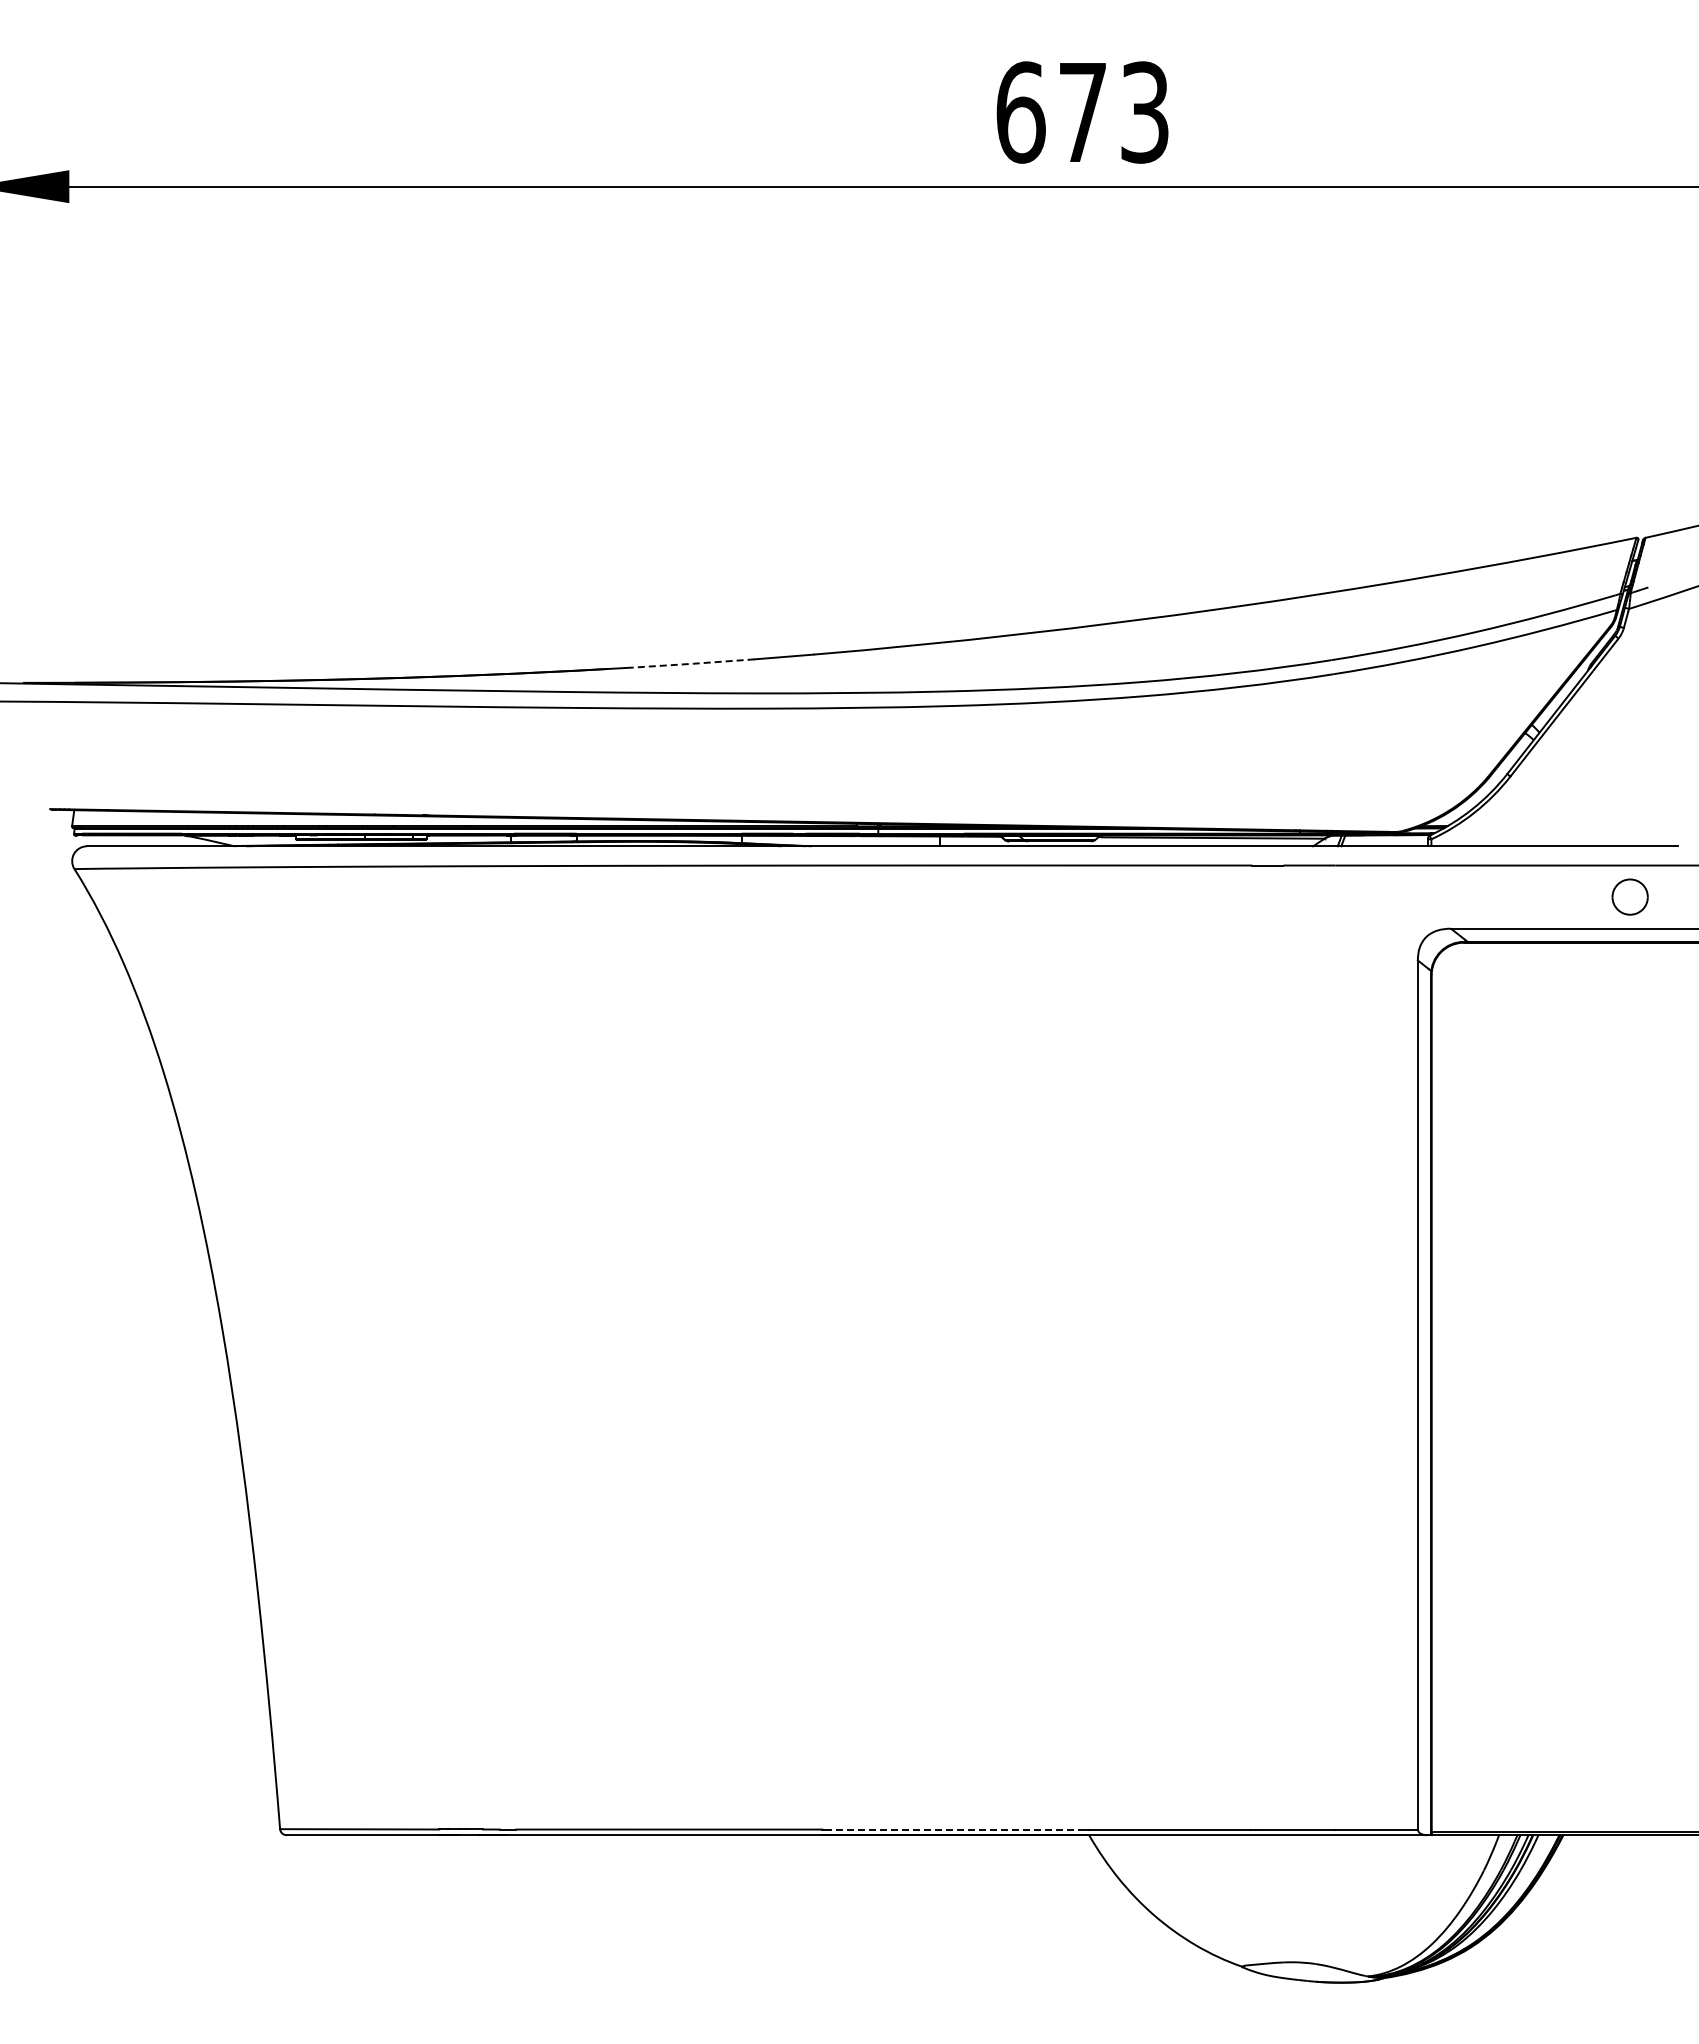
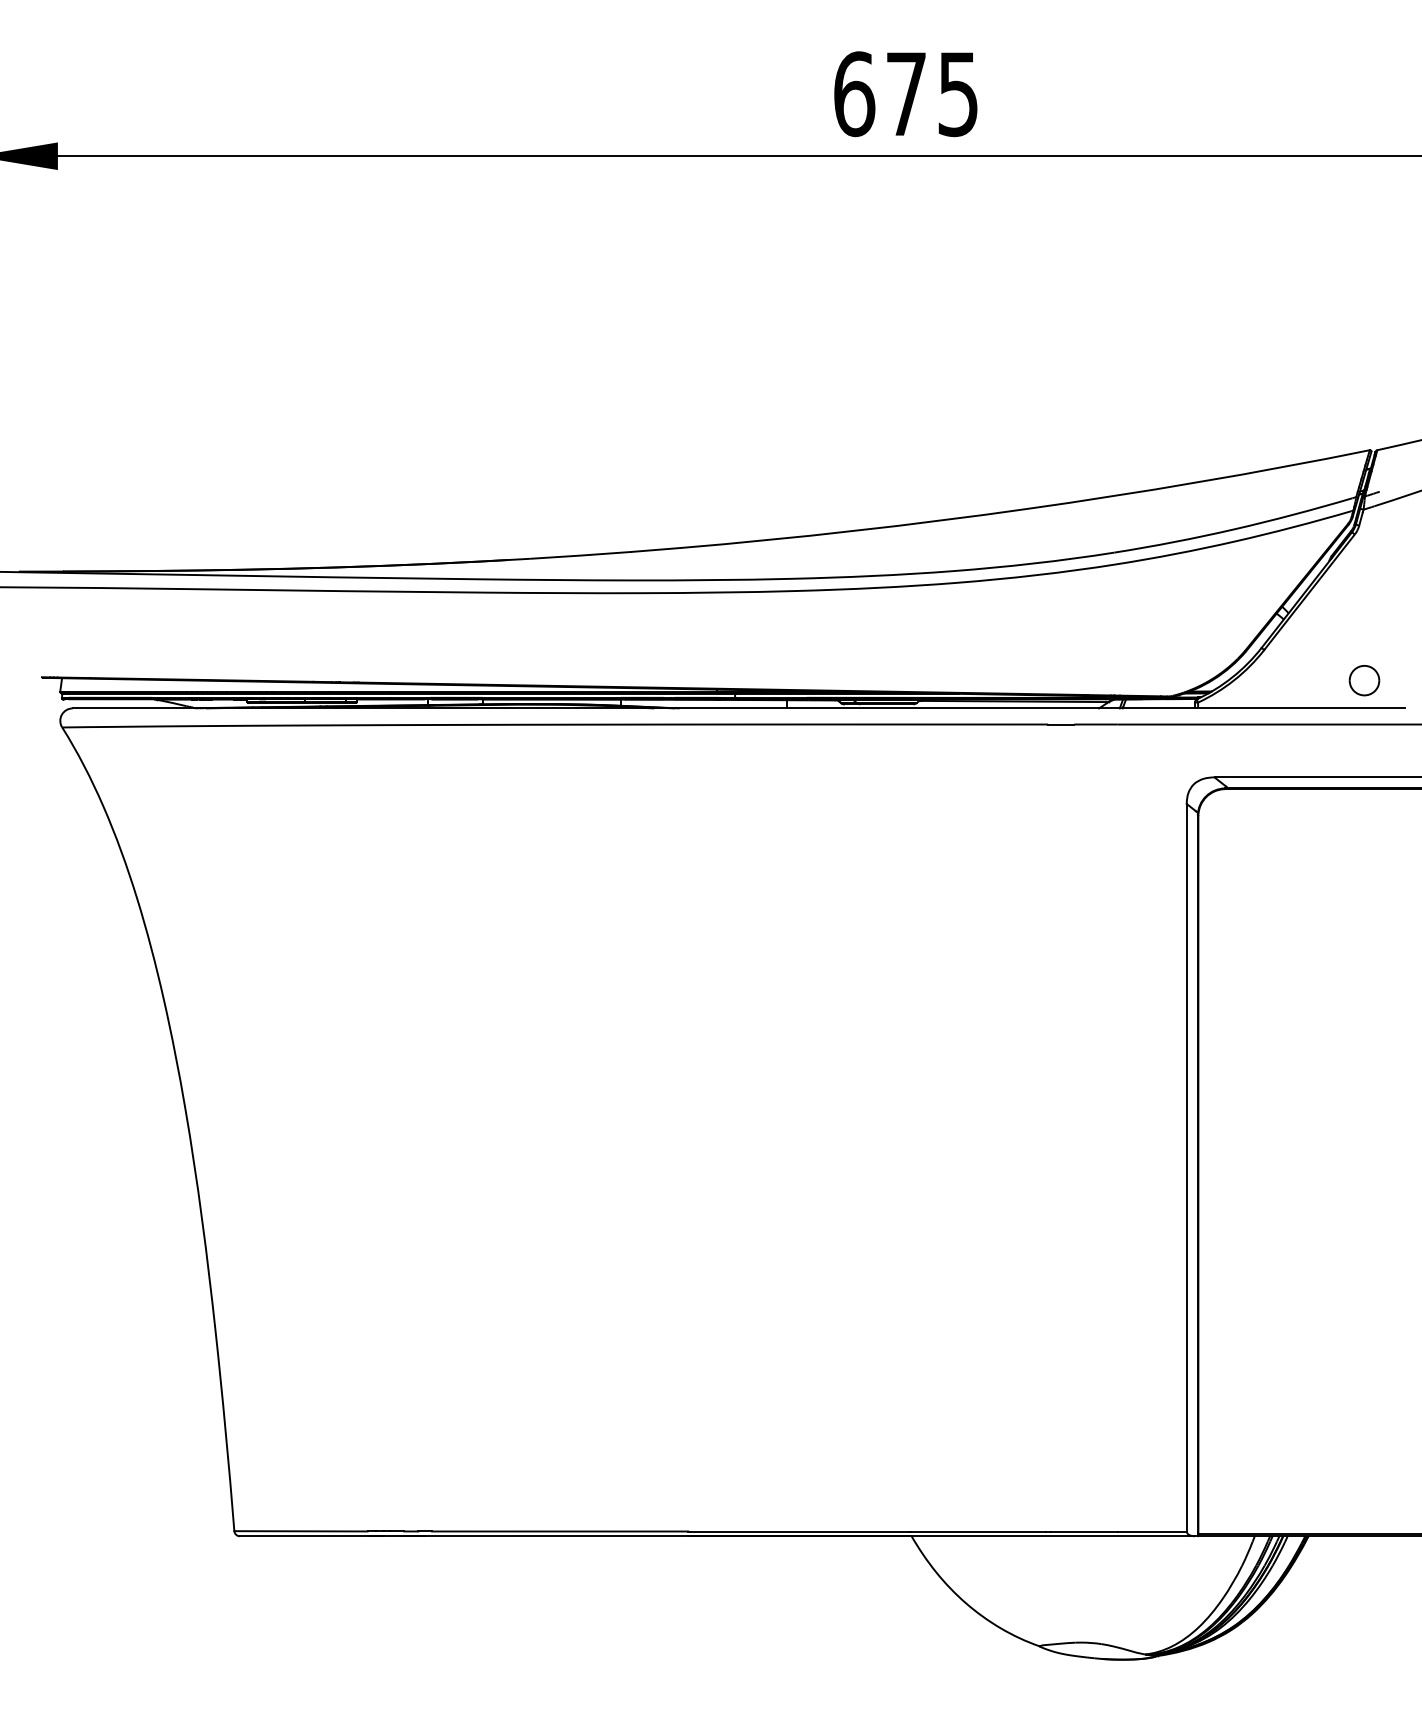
text: (1144, 112) -> (957, 94), 673 -> 675
line: (693, 663) -> (580, 555), dashed -> solid
part: (1629, 896) -> (1363, 680), moved
line: (955, 1829) -> (799, 1531), dashed -> solid

